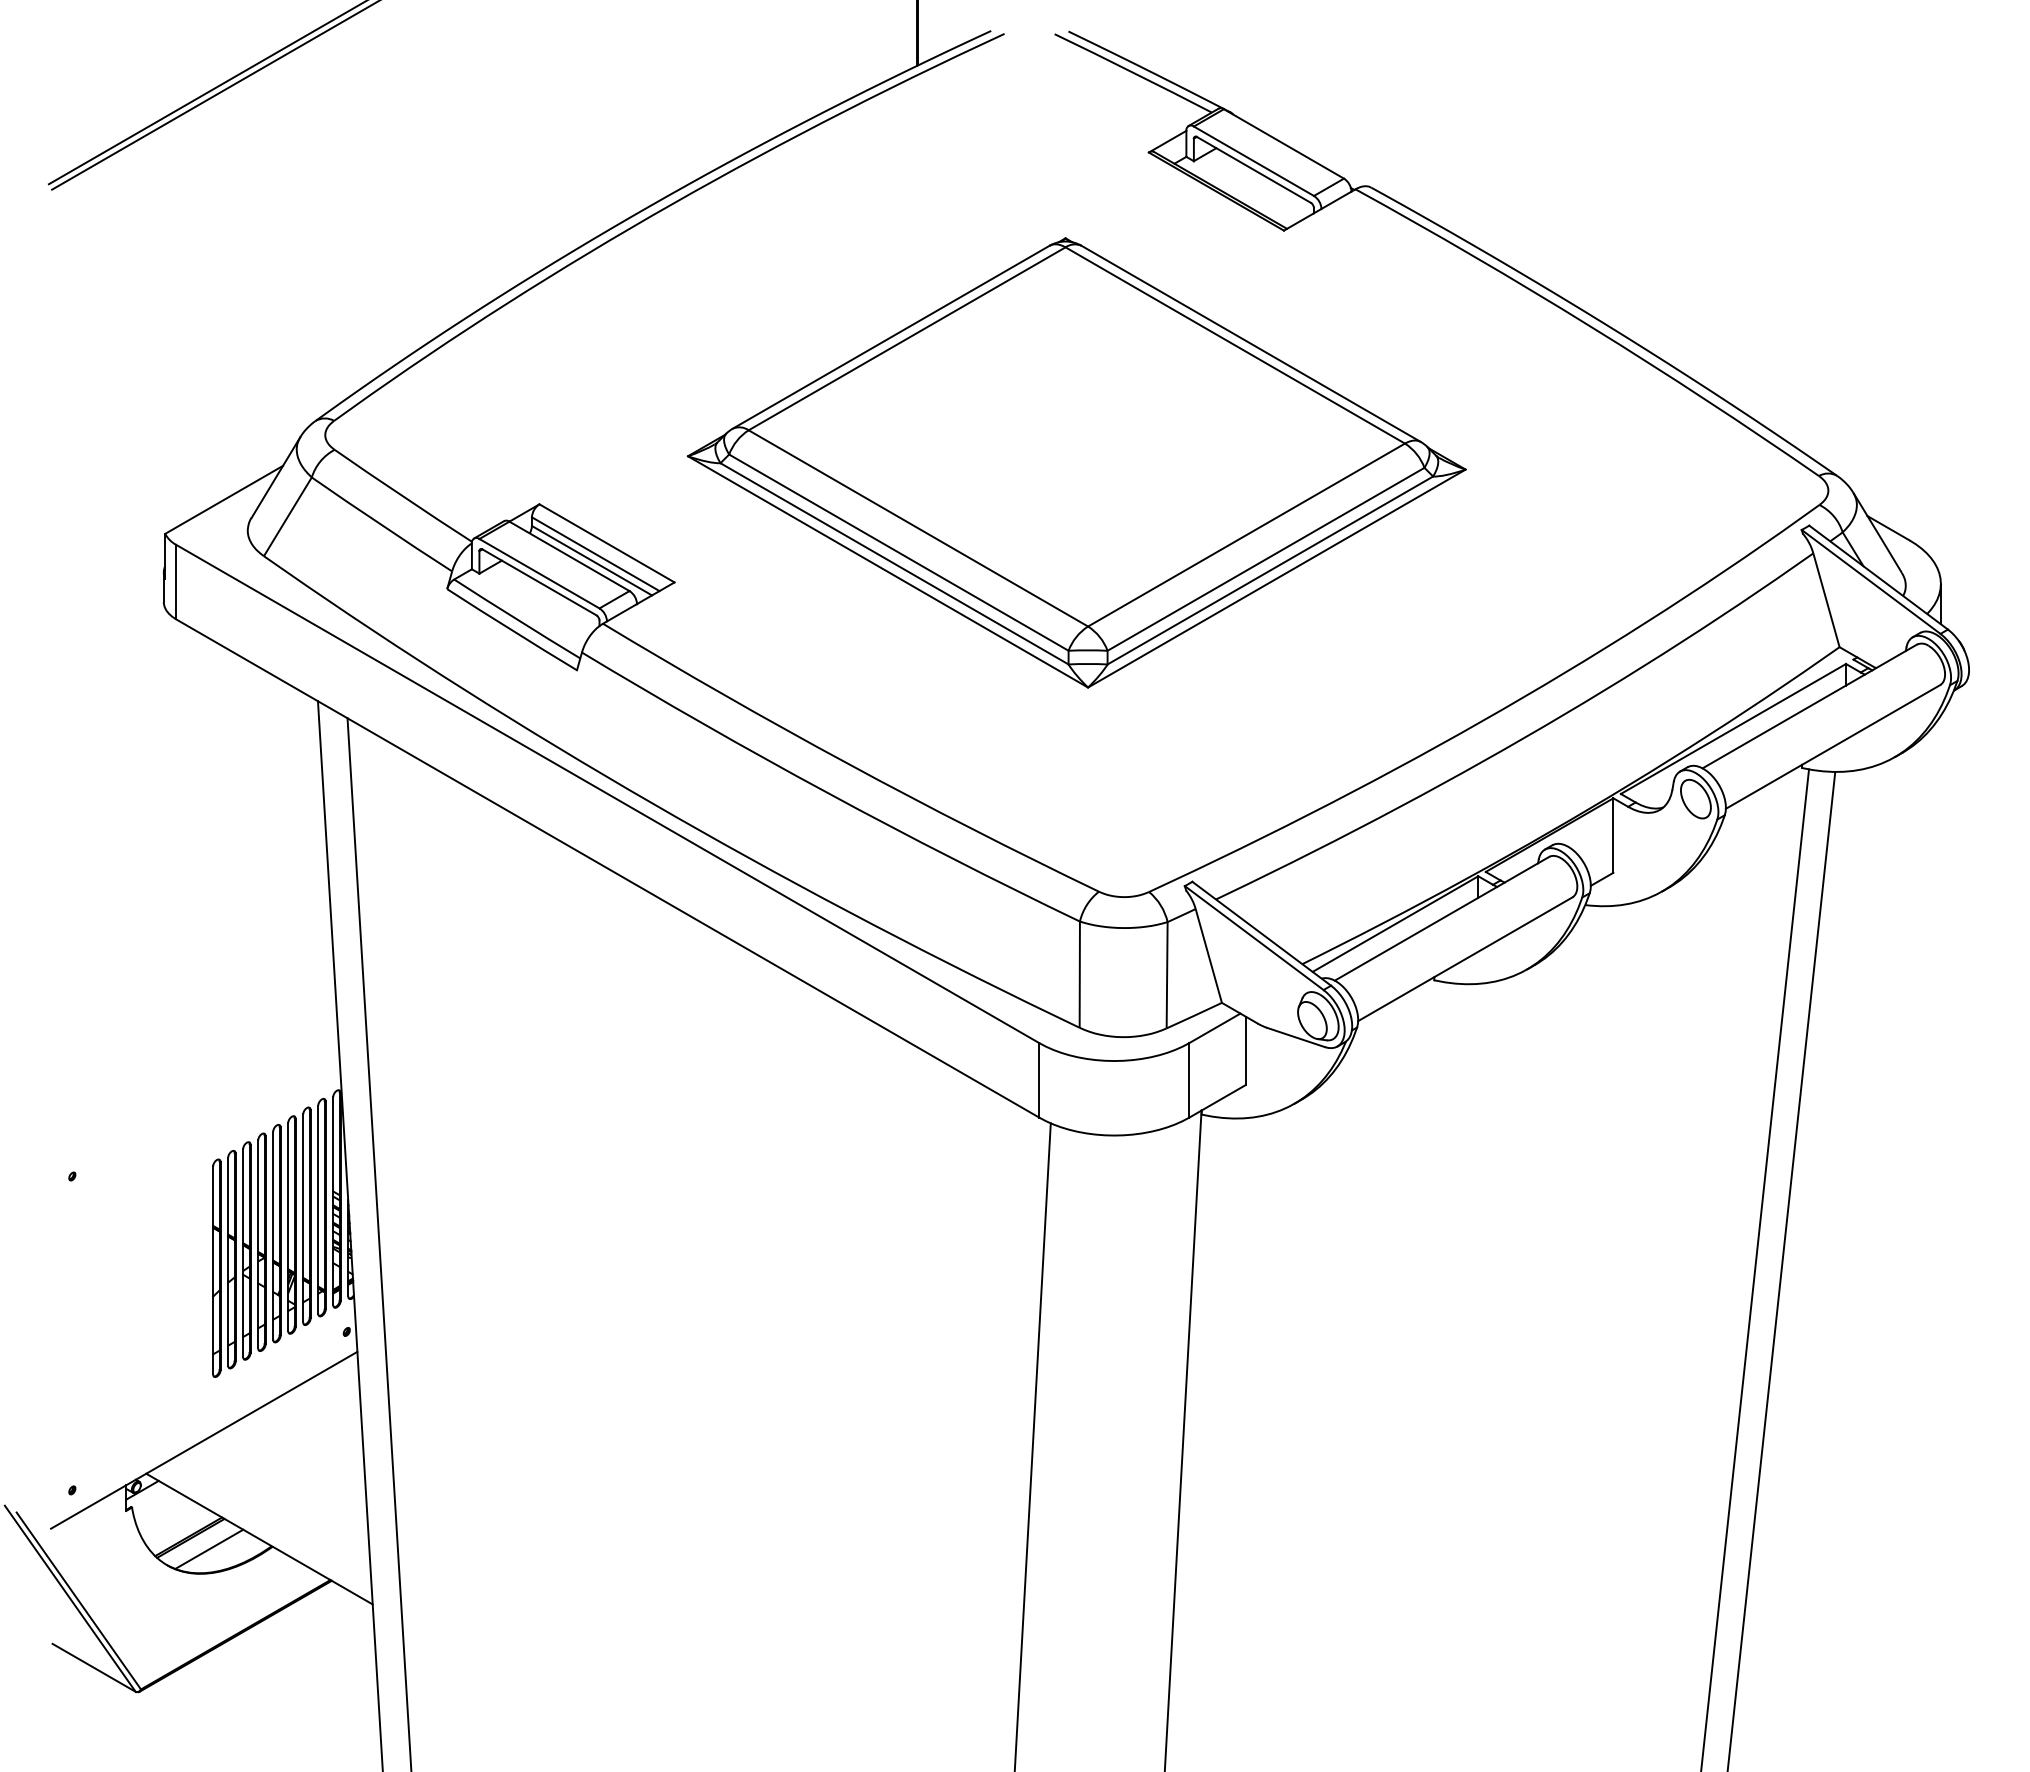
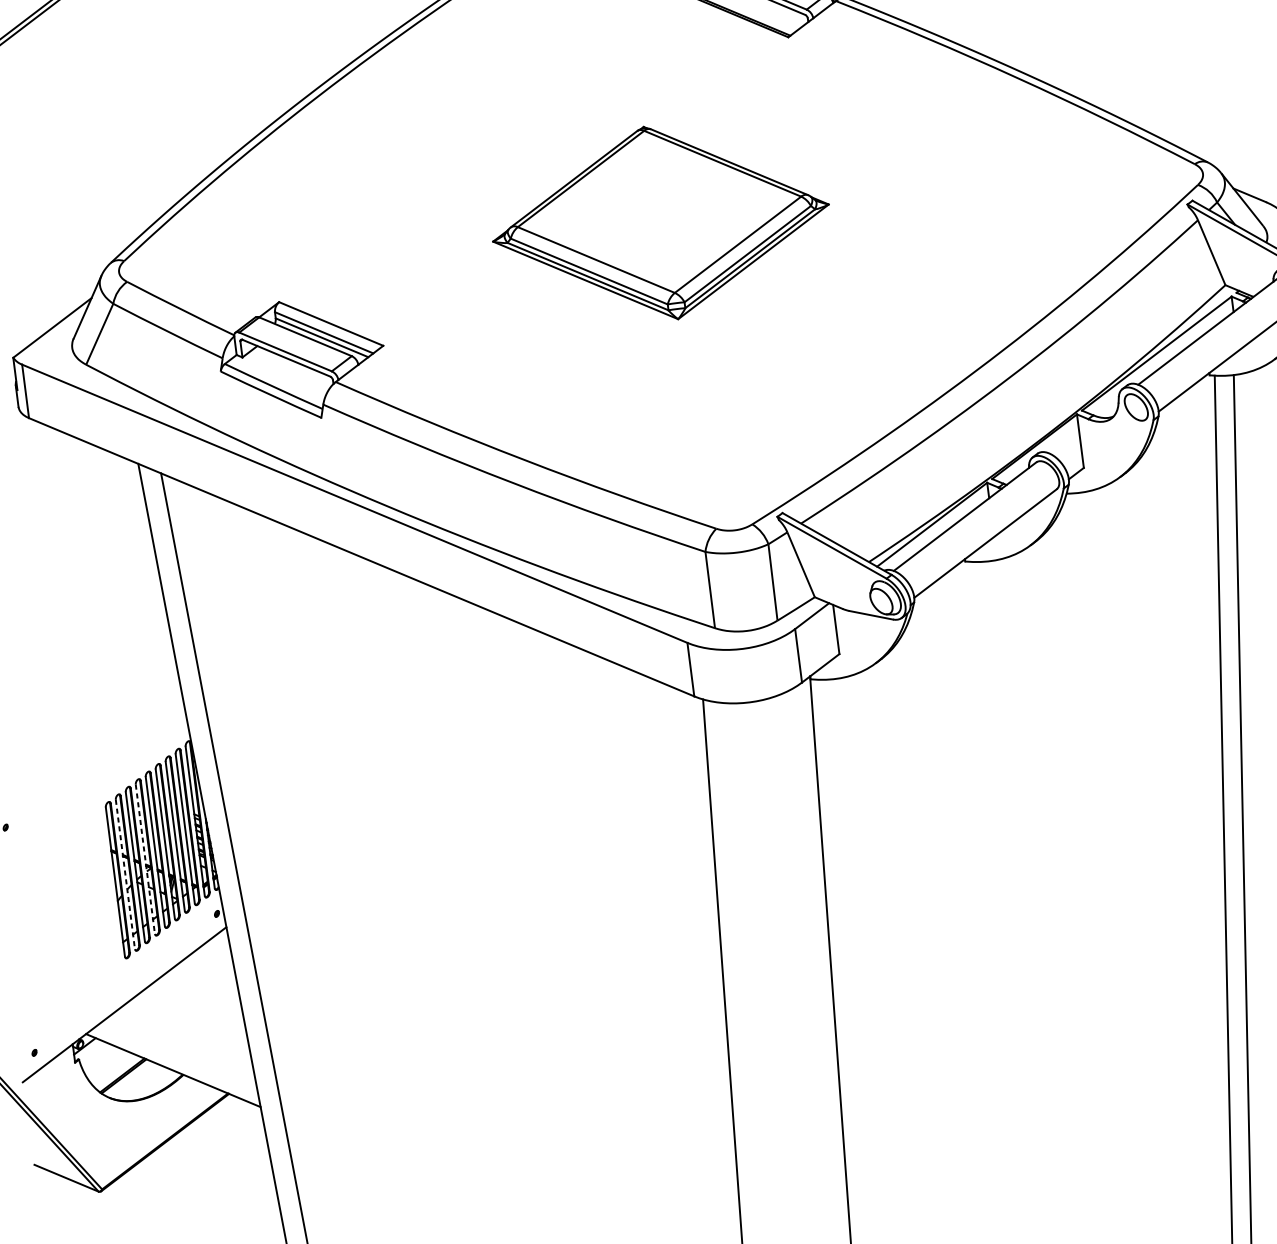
part: (1076, 462) -> (660, 222), size x0.6
line: (258, 1244) -> (145, 859), solid -> dashed
line: (228, 1261) -> (125, 874), solid -> dashed
line: (209, 1549) -> (138, 1082), removed

